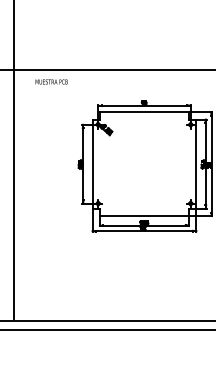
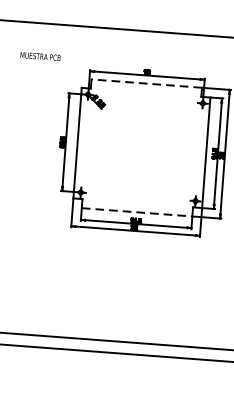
text: (51, 81) -> (40, 55), moved
line: (144, 112) -> (146, 83), solid -> dashed
line: (144, 216) -> (137, 212), solid -> dashed

